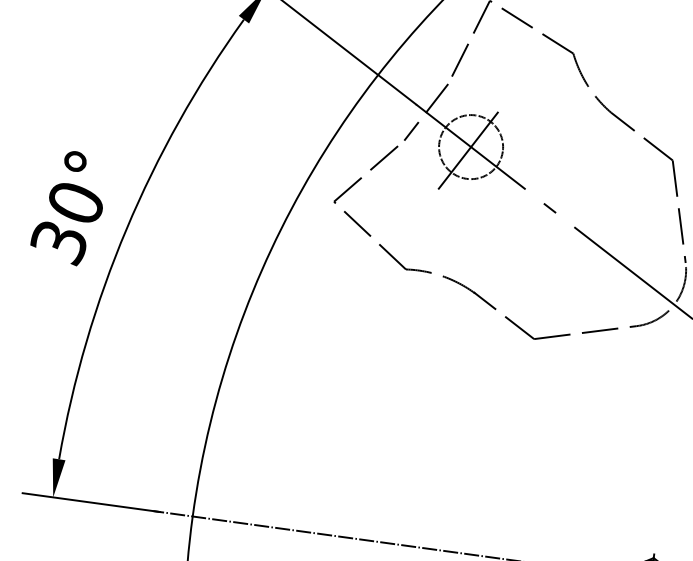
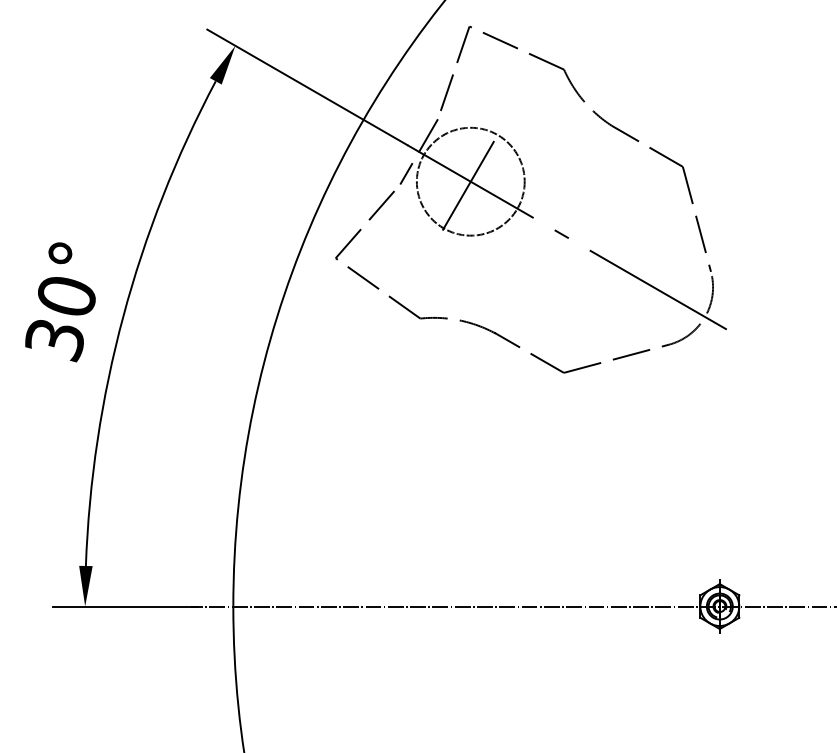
circle: (470, 146) -> (470, 181), size x1.6

